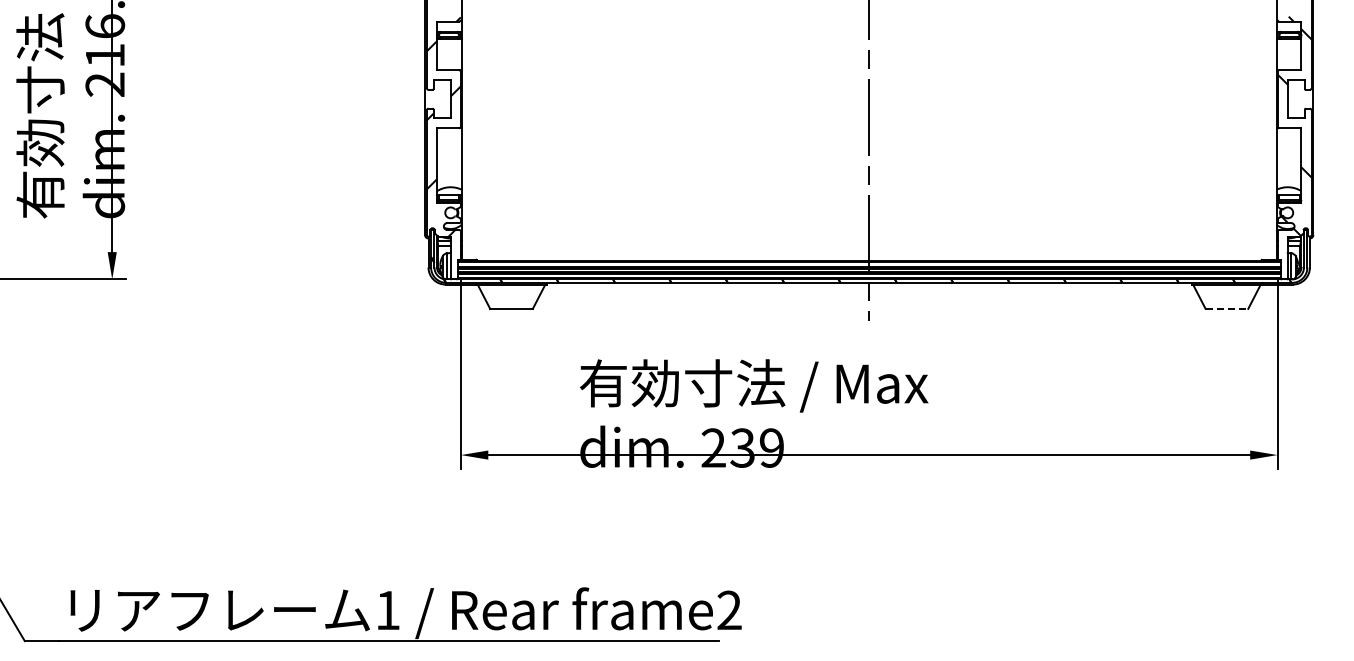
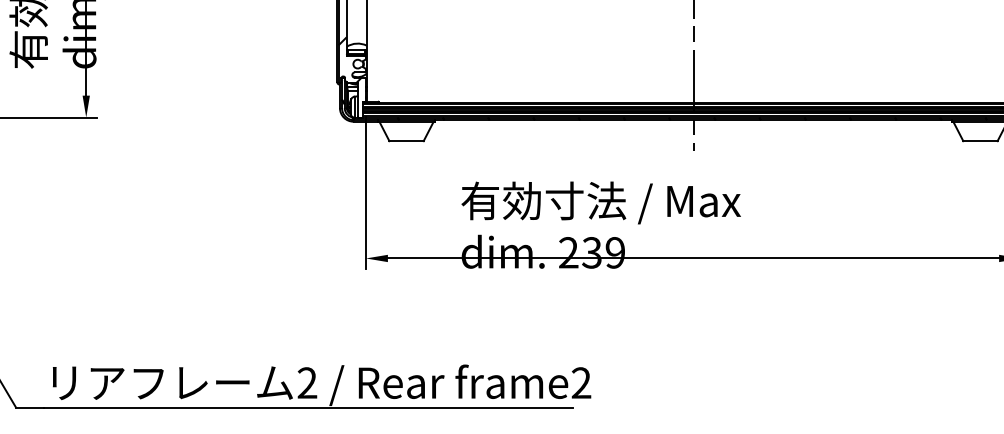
line: (1227, 308) -> (980, 140), dashed -> solid
text: (388, 609) -> (307, 382), 1 -> 2

